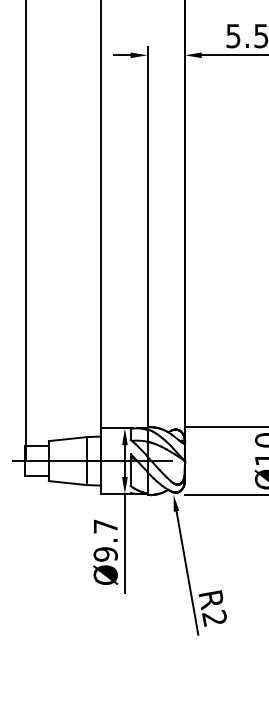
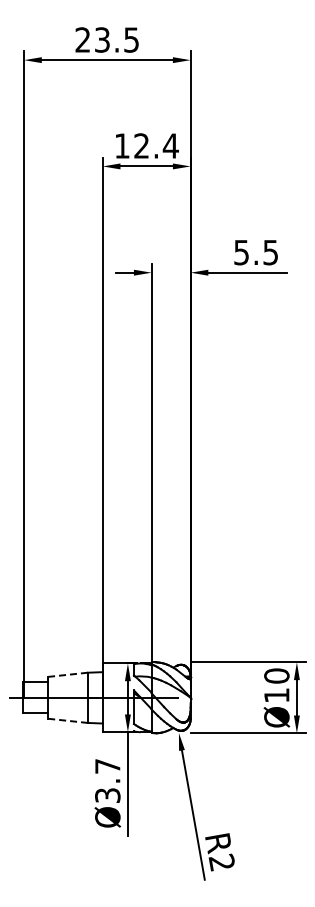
line: (68, 438) -> (68, 674), solid -> dashed
line: (68, 482) -> (68, 720), solid -> dashed
text: (105, 554) -> (107, 795), Ø9.7 -> Ø3.7

